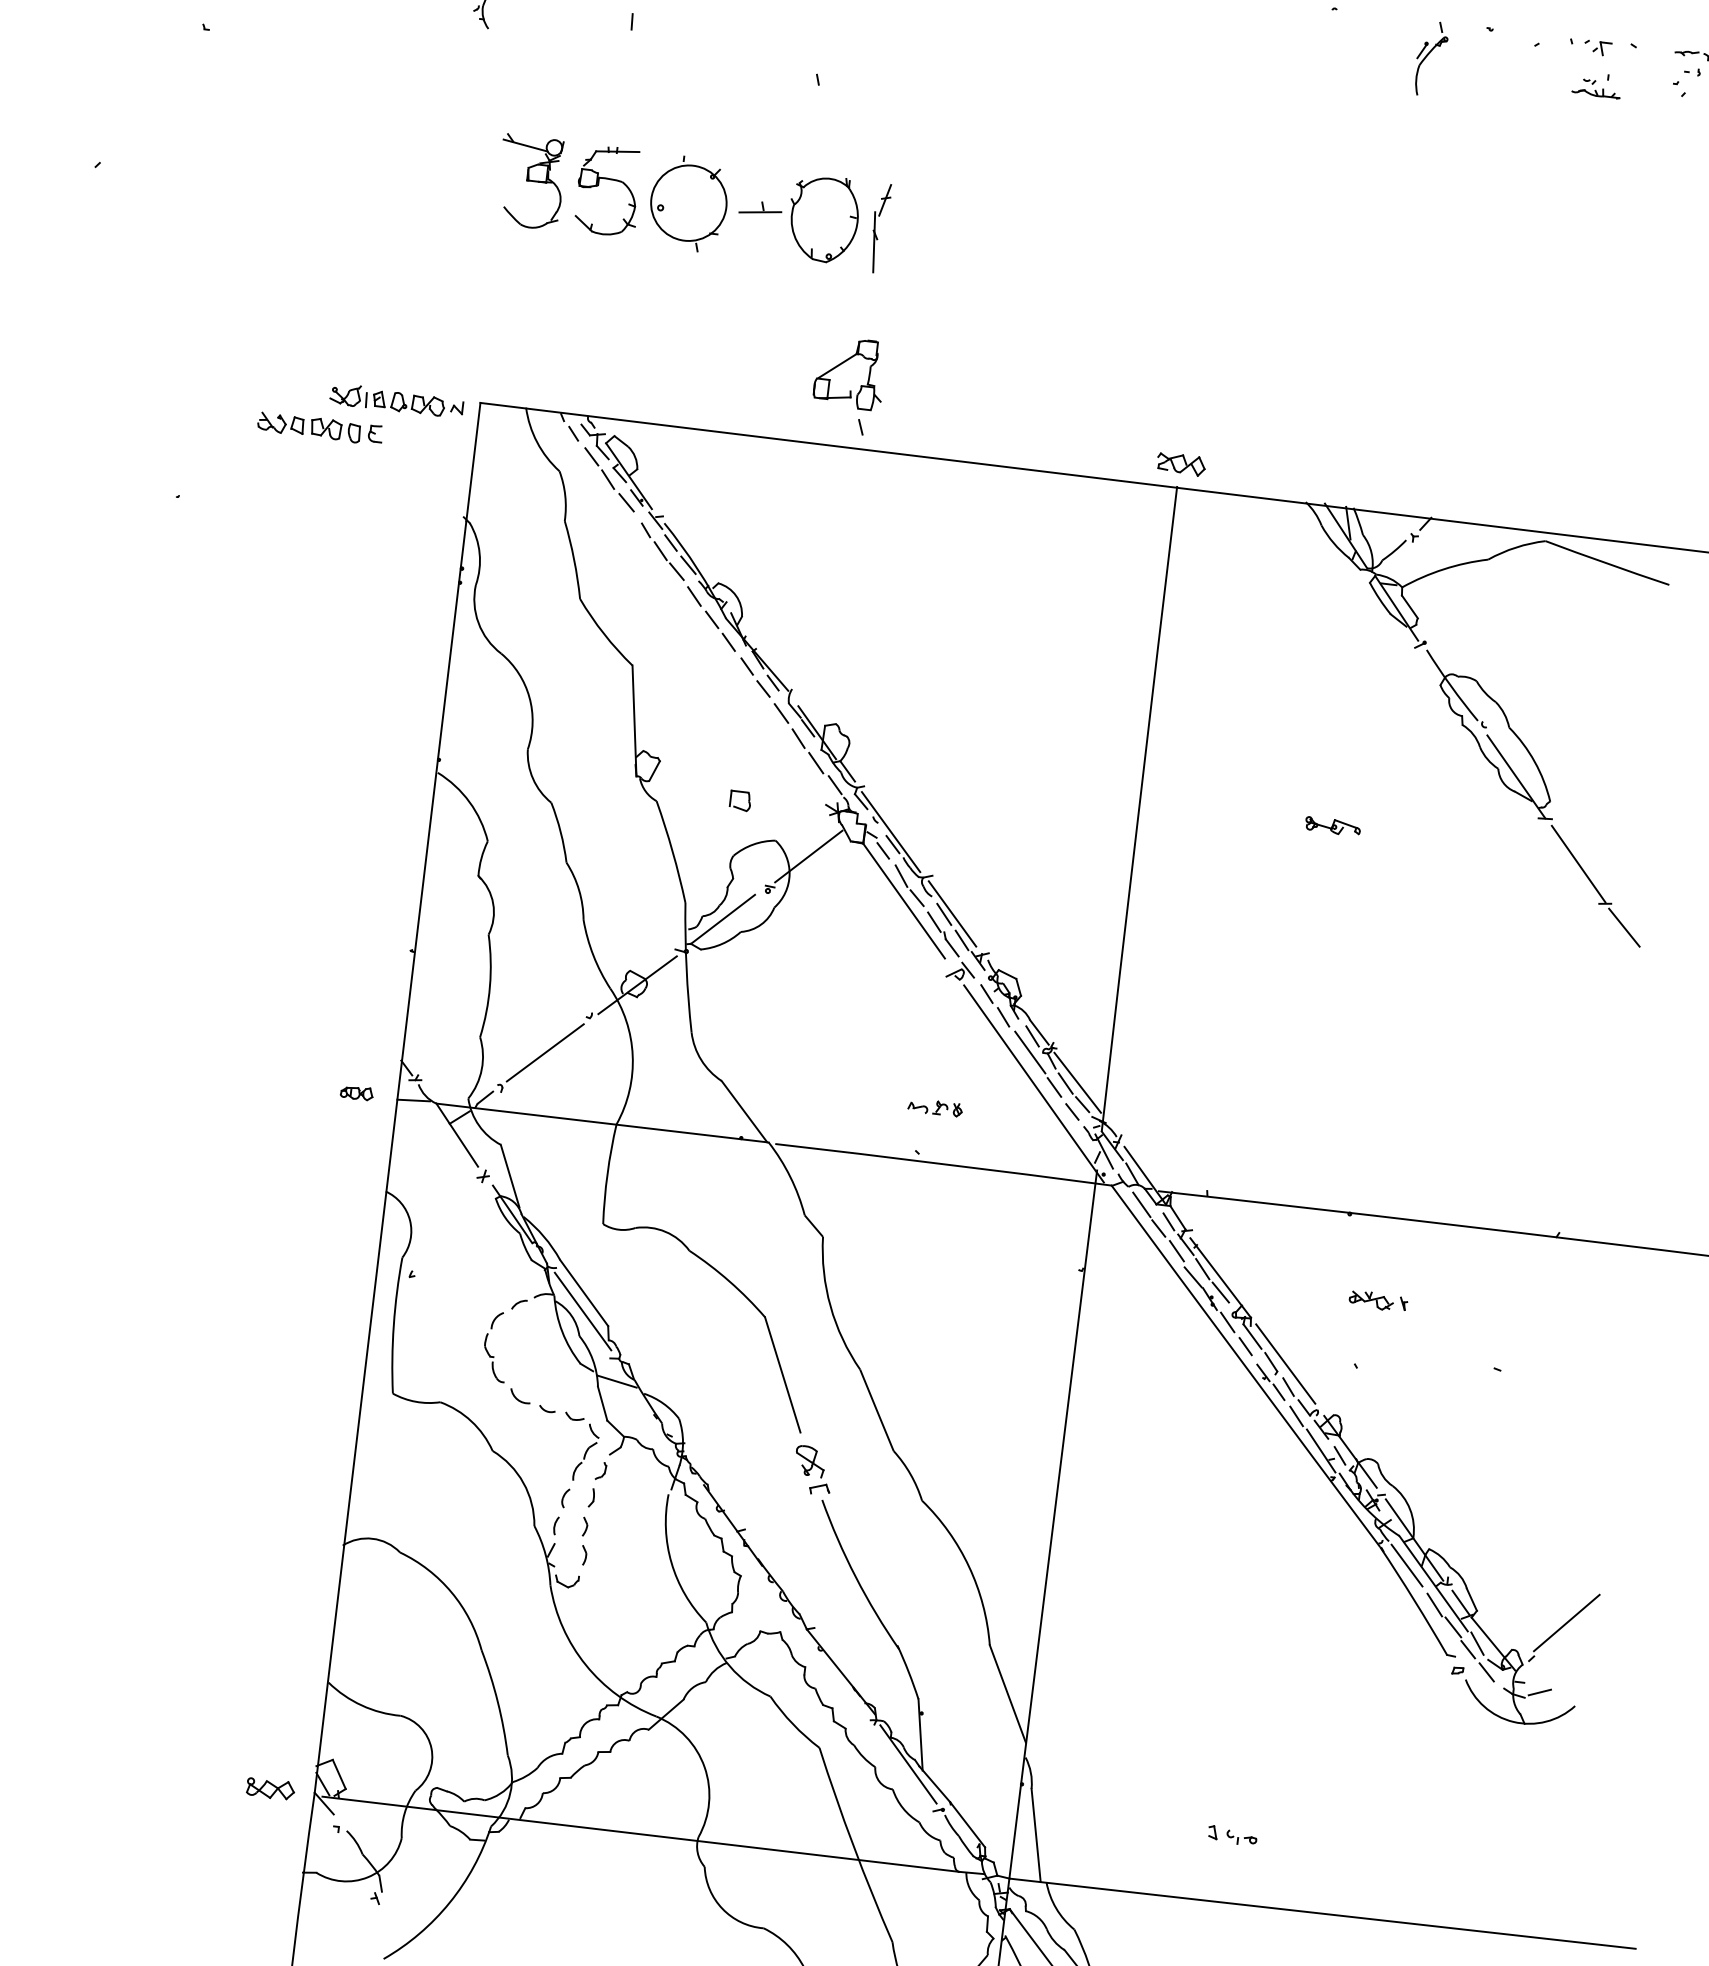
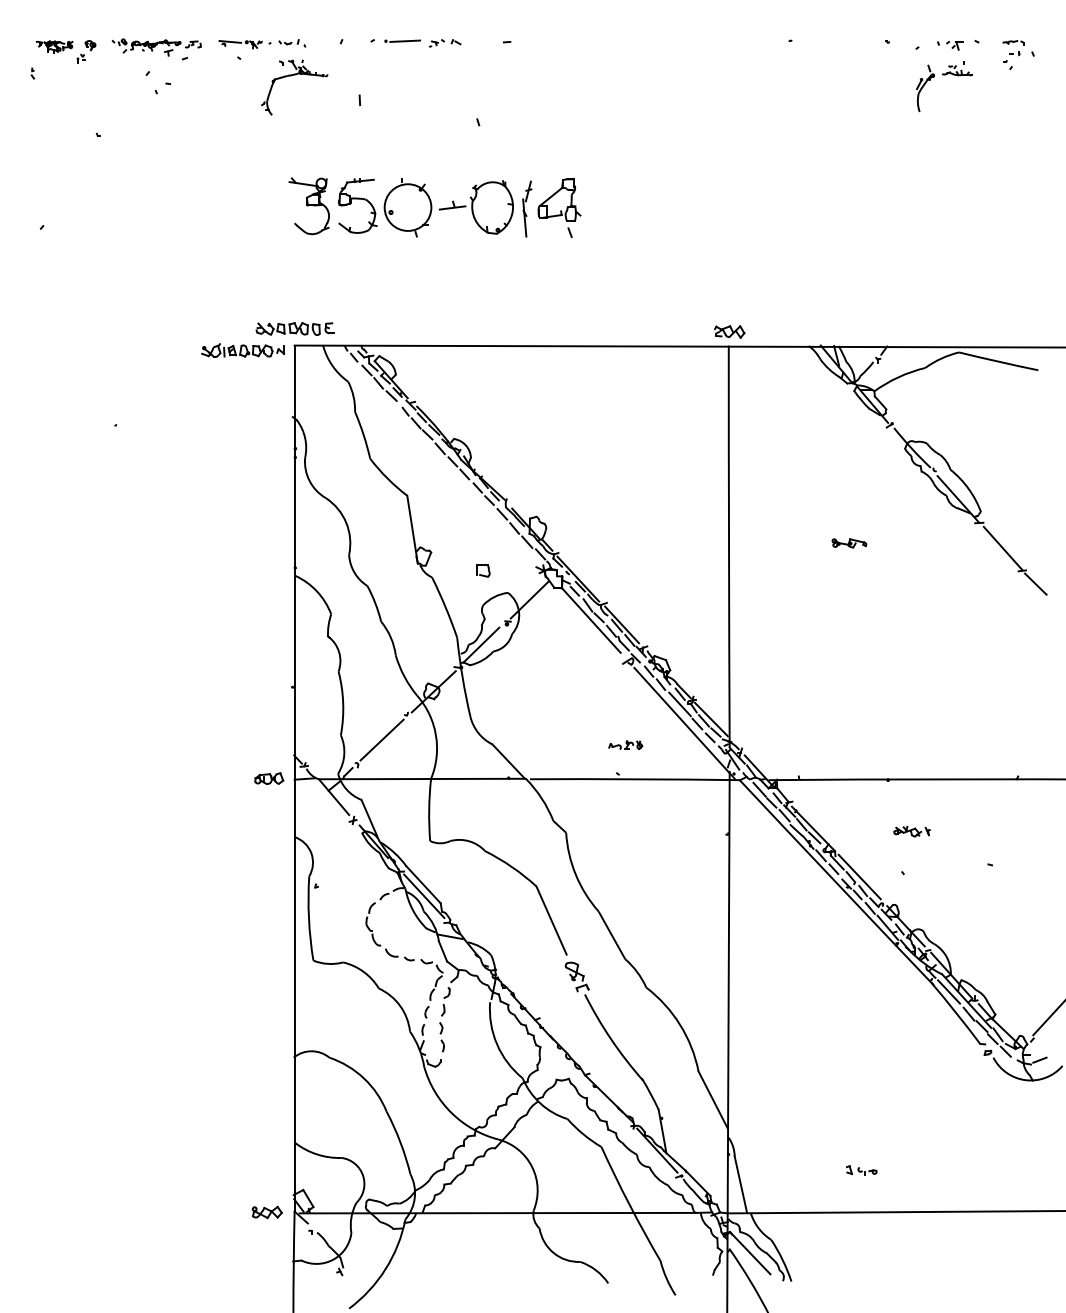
part: (1431, 57) -> (925, 87), moved
part: (848, 384) -> (559, 207), moved
part: (319, 427) -> (294, 328), moved
part: (357, 1092) -> (269, 778), size x1.43

